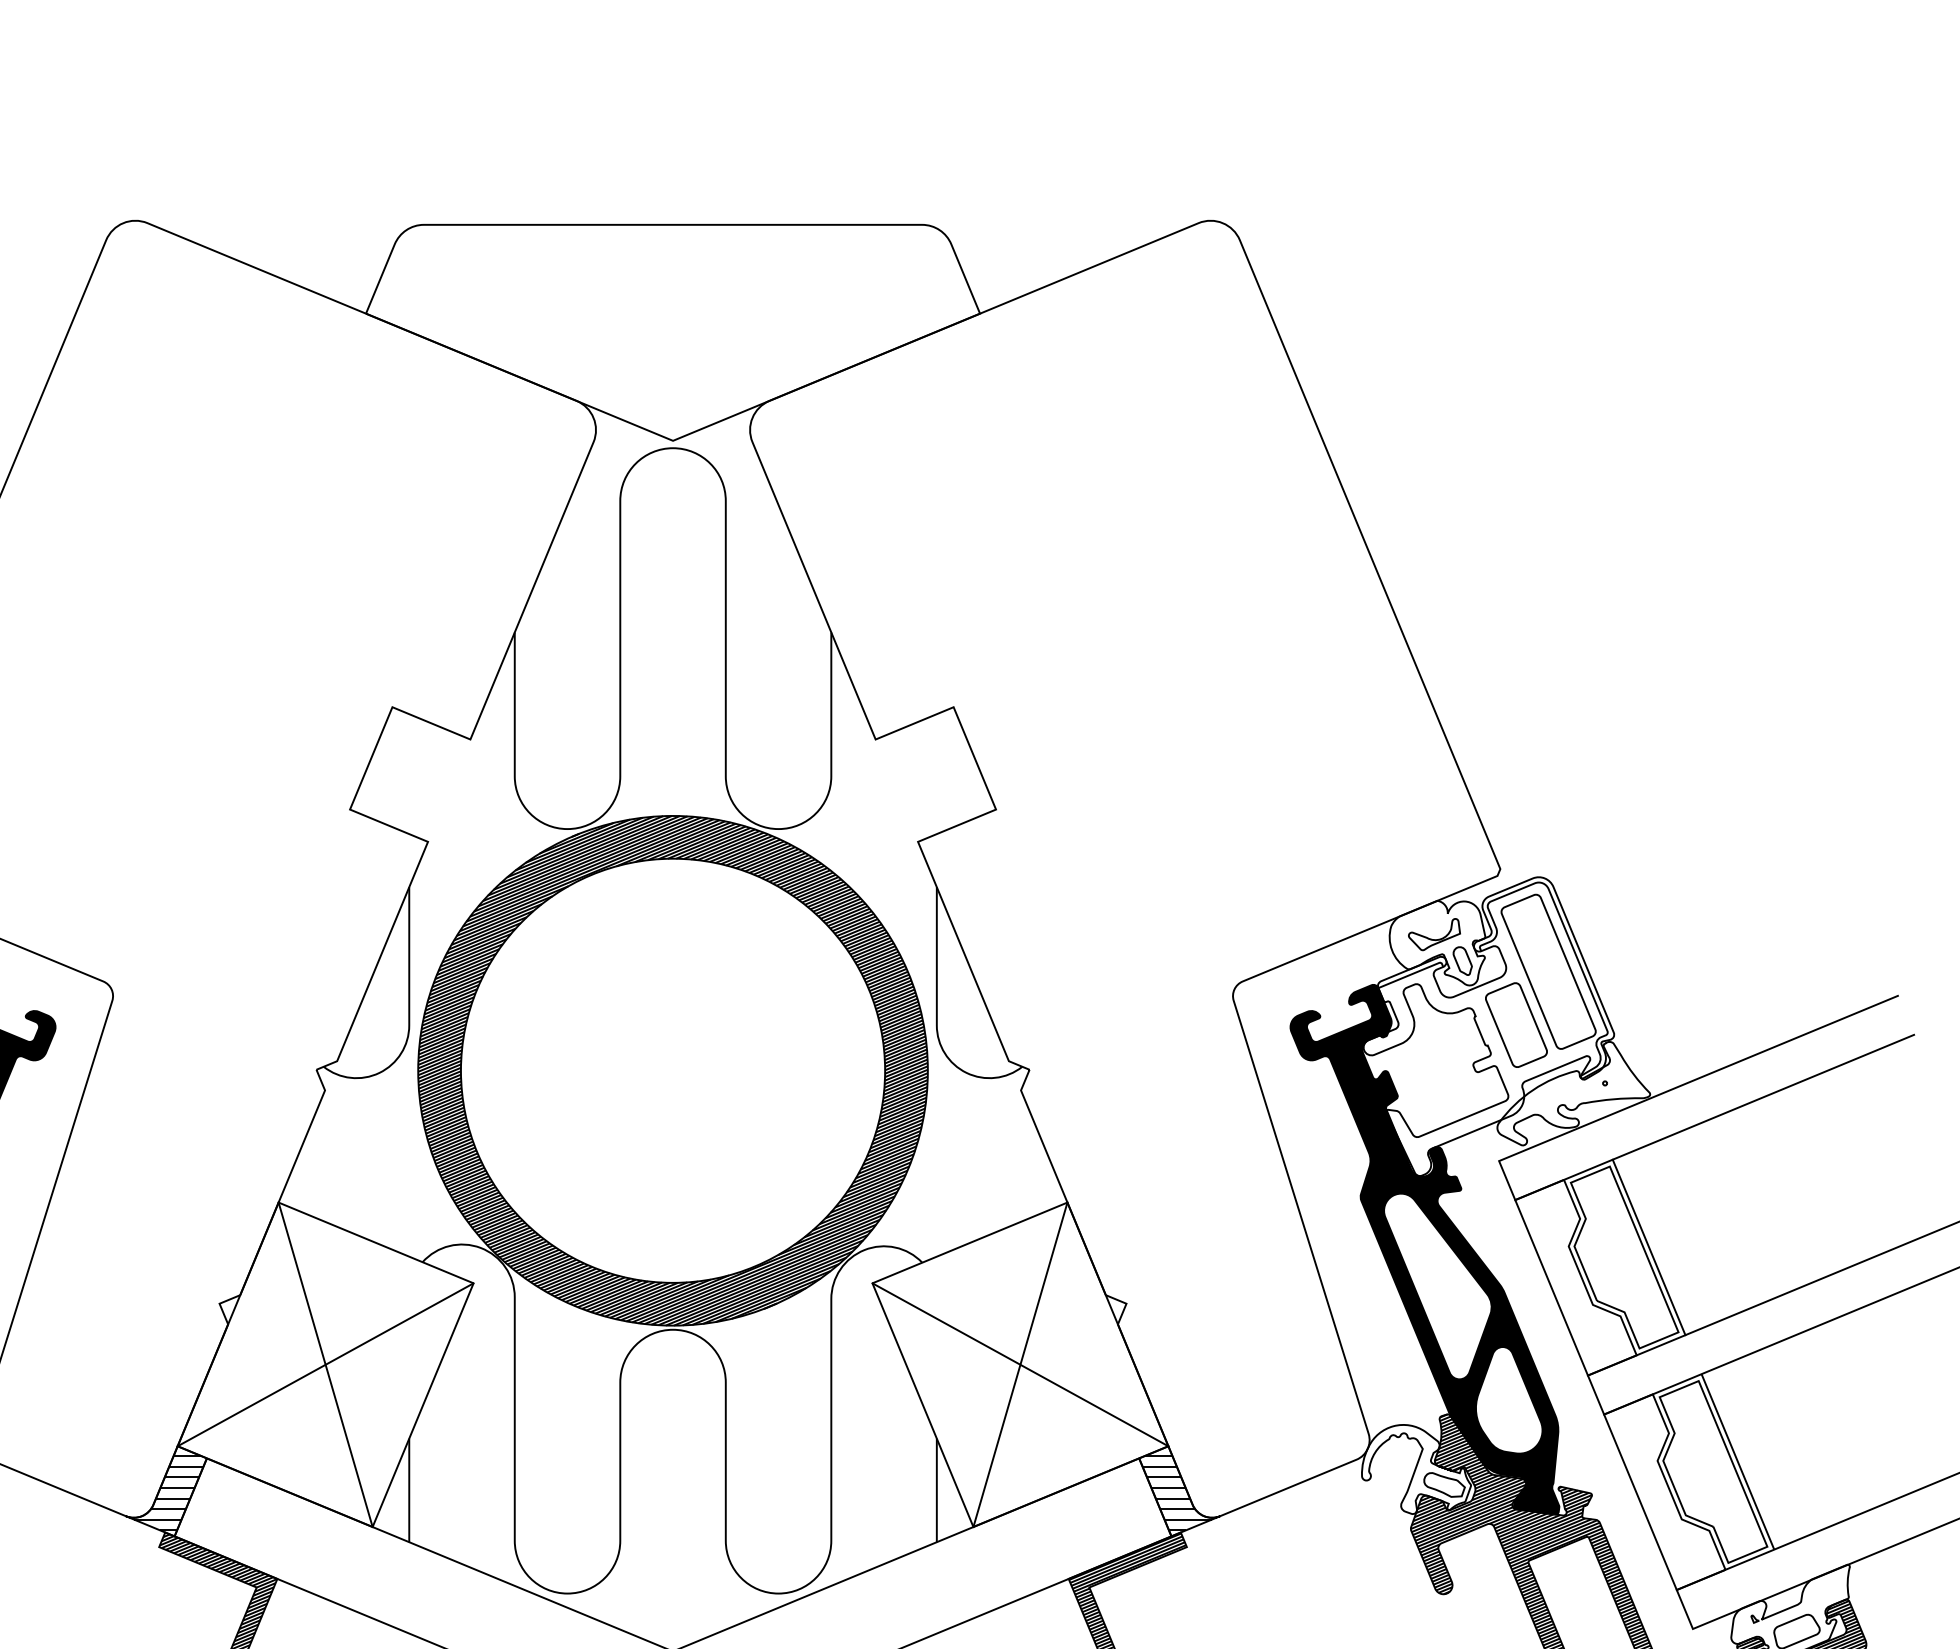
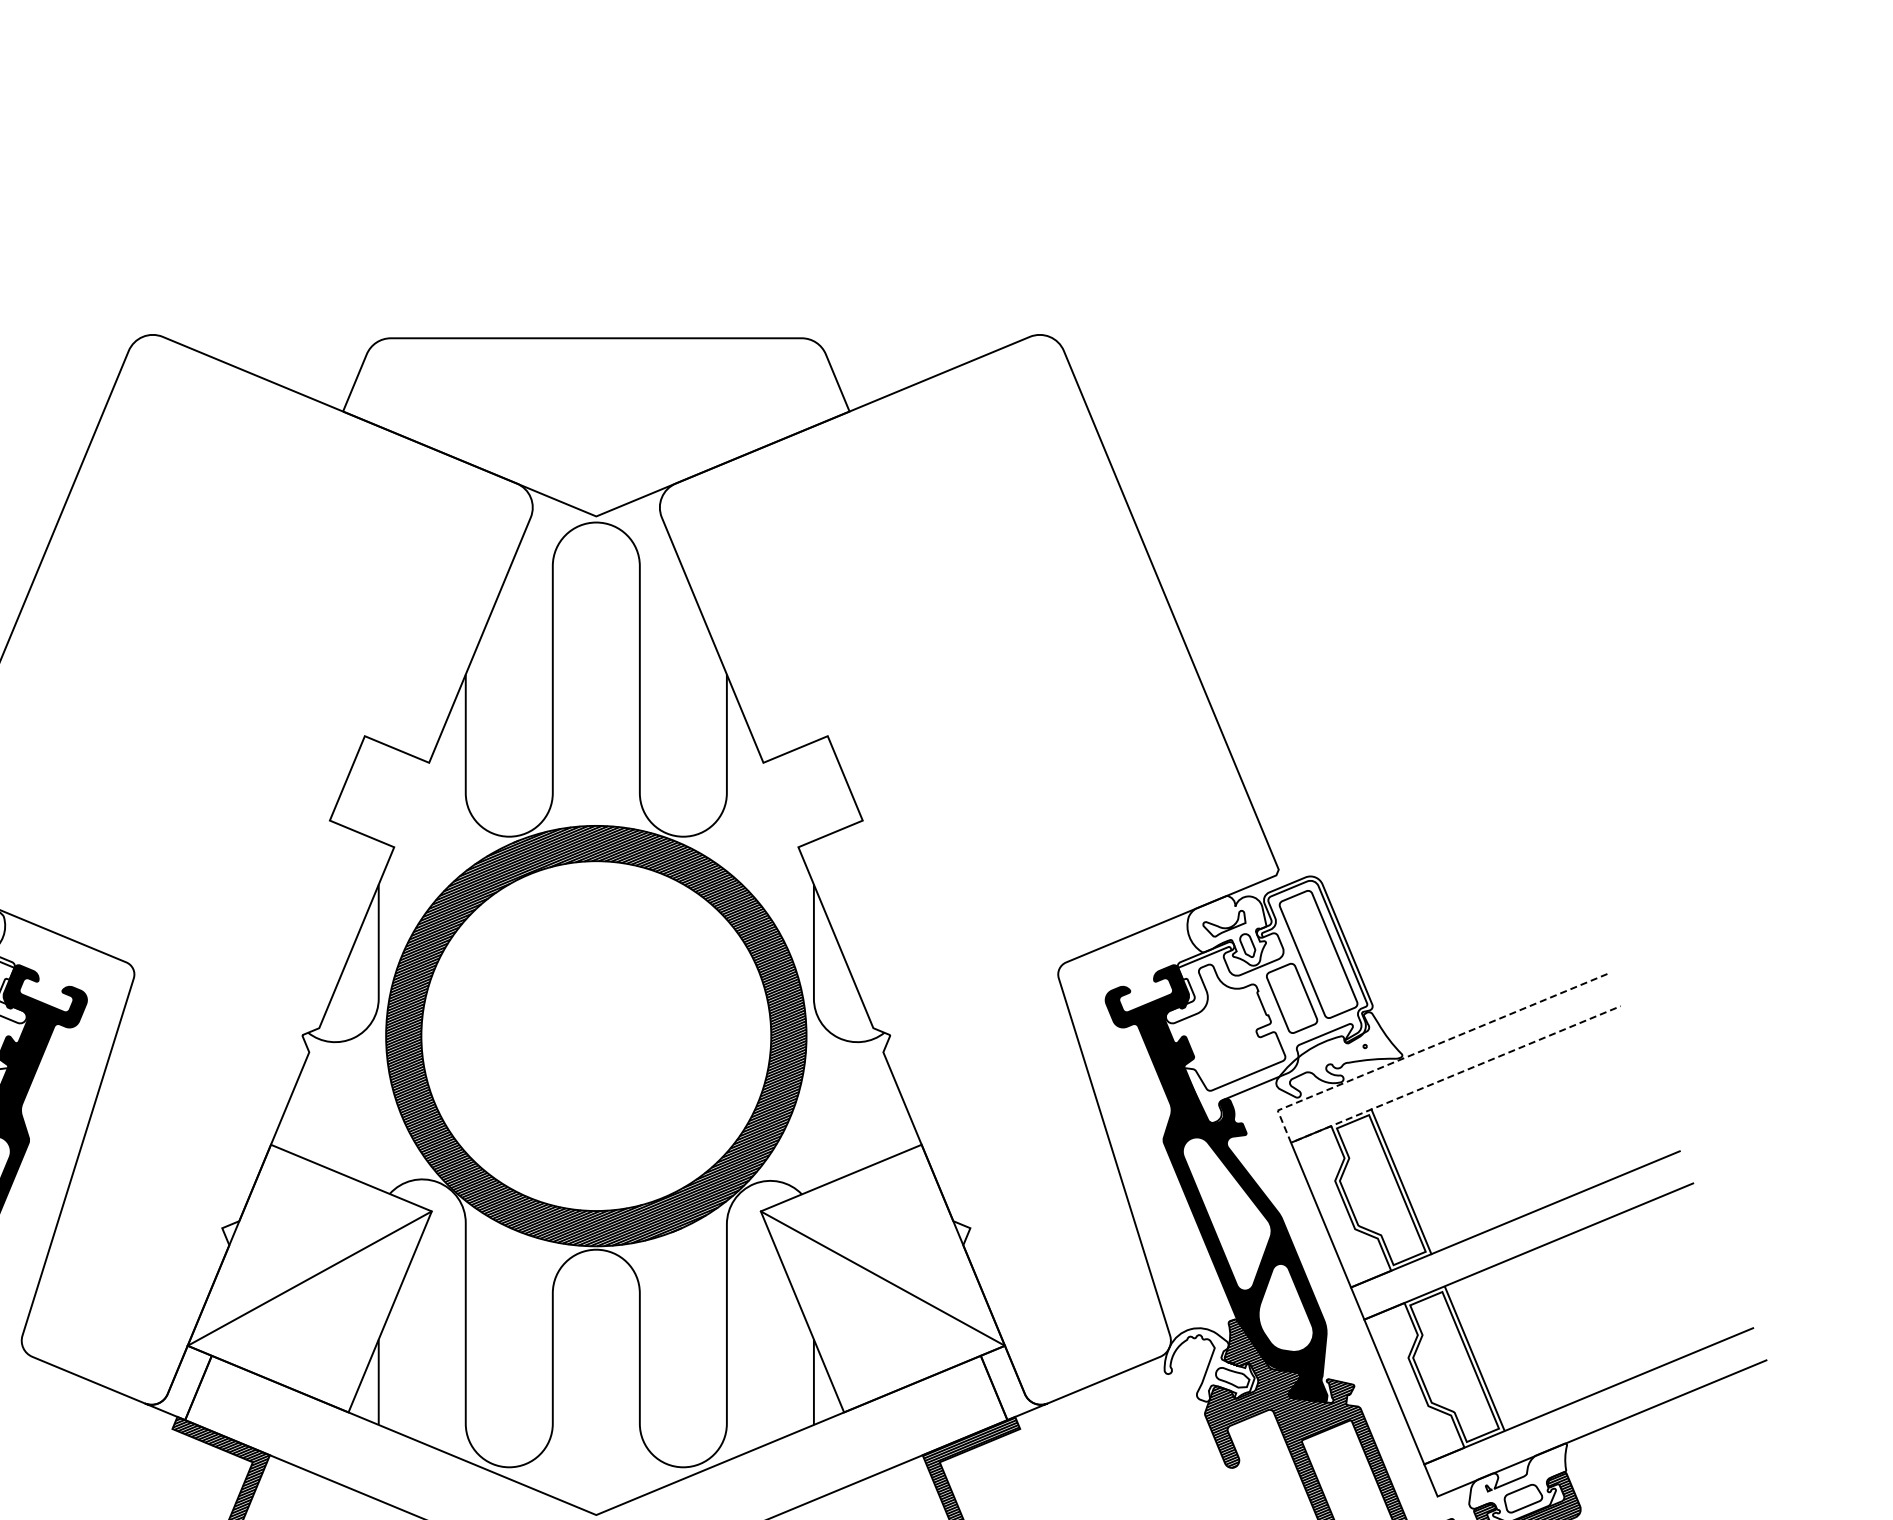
line: (1507, 1181) -> (1284, 1127), solid -> dashed
line: (325, 1364) -> (309, 1278), removed
line: (1019, 1364) -> (882, 1278), removed
hatch: (167, 1493) -> (179, 1384), removed
hatch: (1176, 1493) -> (1011, 1384), removed

